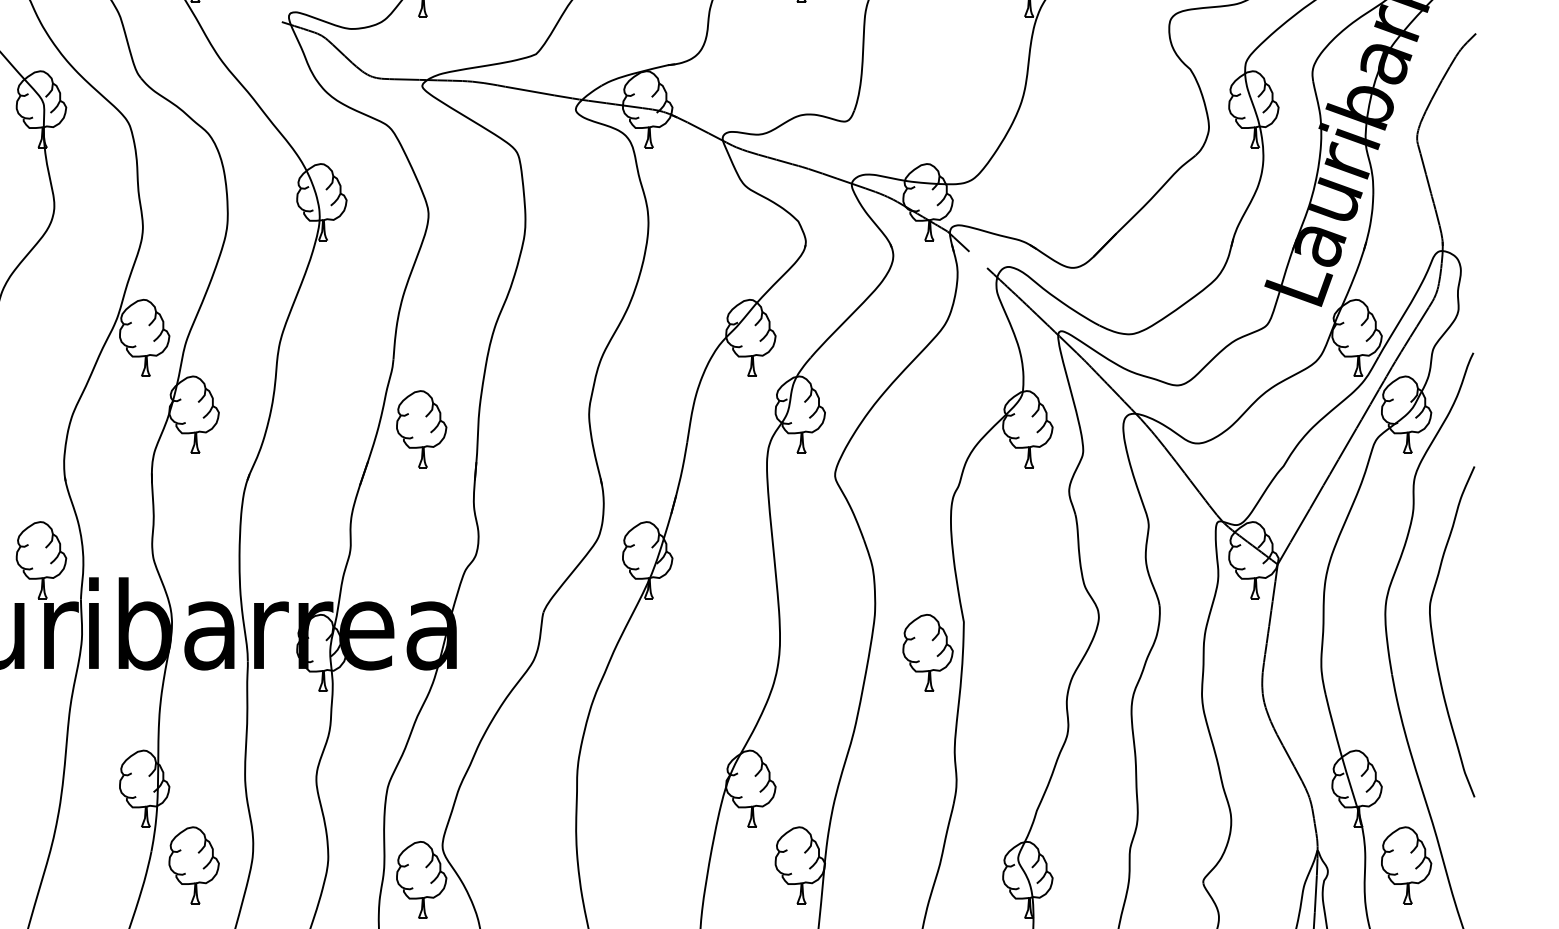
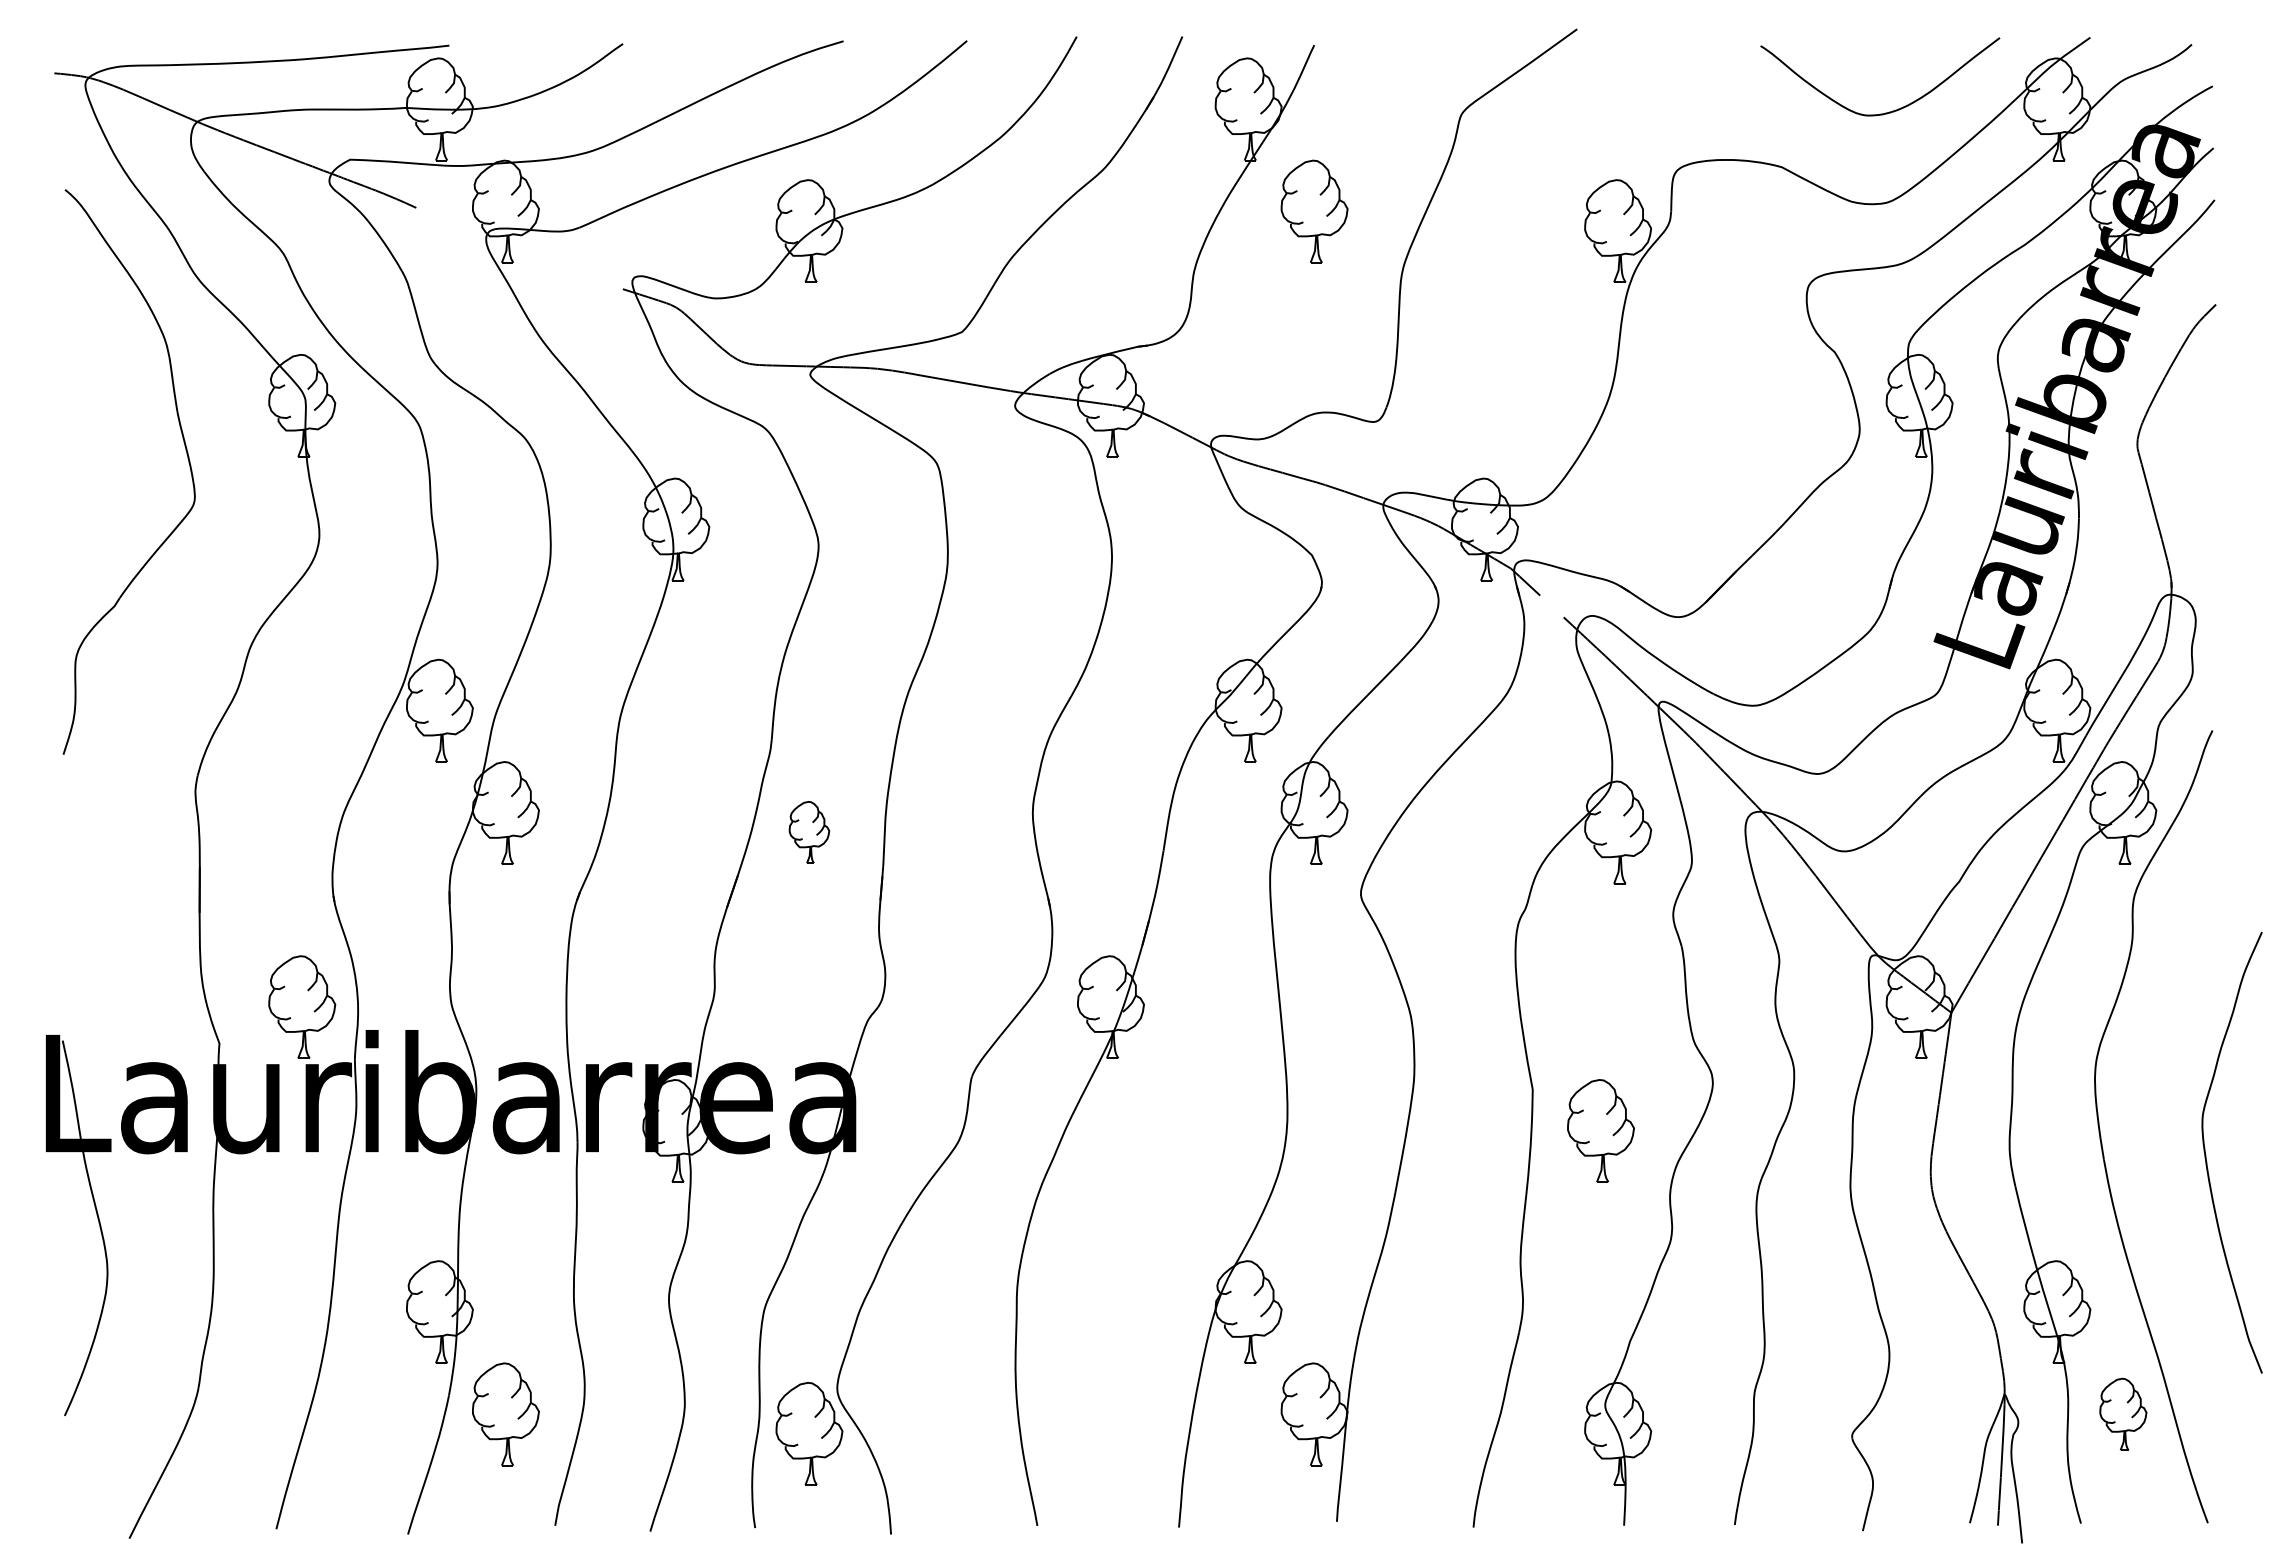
part: (421, 429) -> (809, 832), size x0.6
curve: (1432, 633) -> (2206, 1154), moved
part: (927, 652) -> (1600, 1130), moved
part: (1406, 865) -> (2123, 1414), size x0.7

